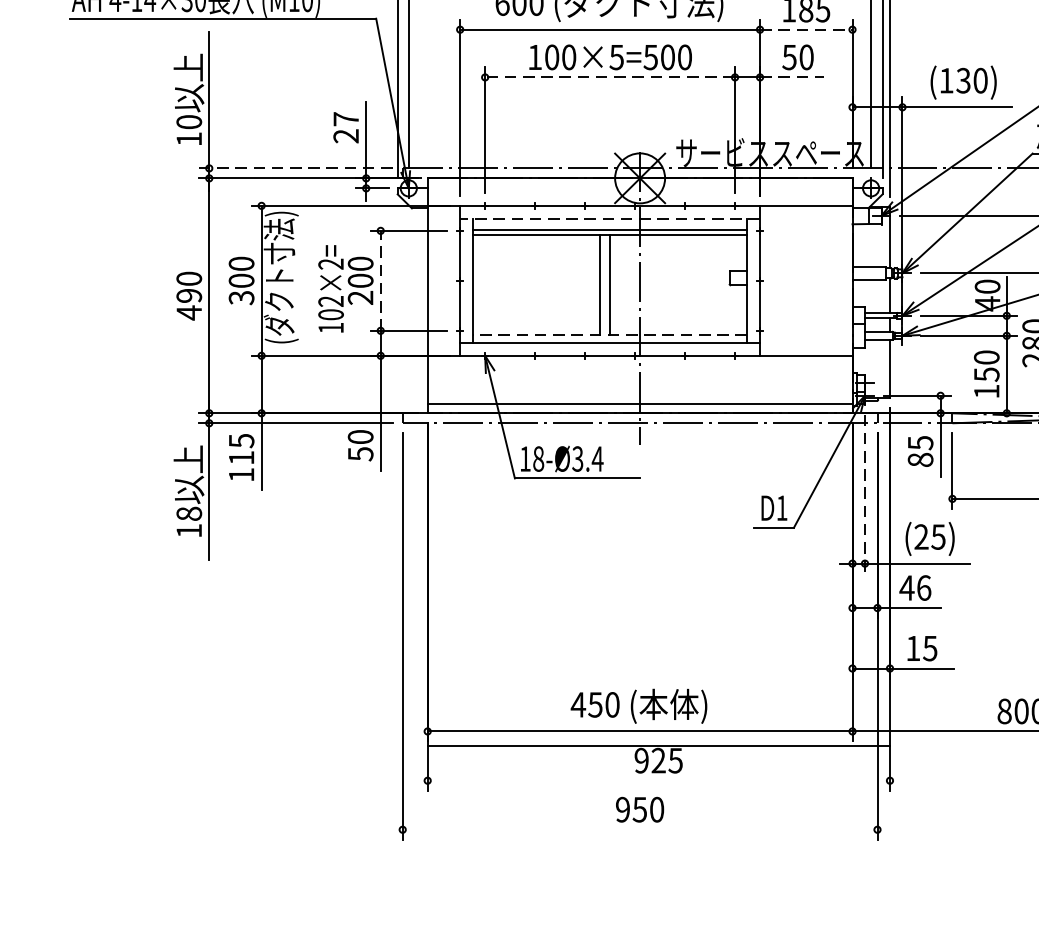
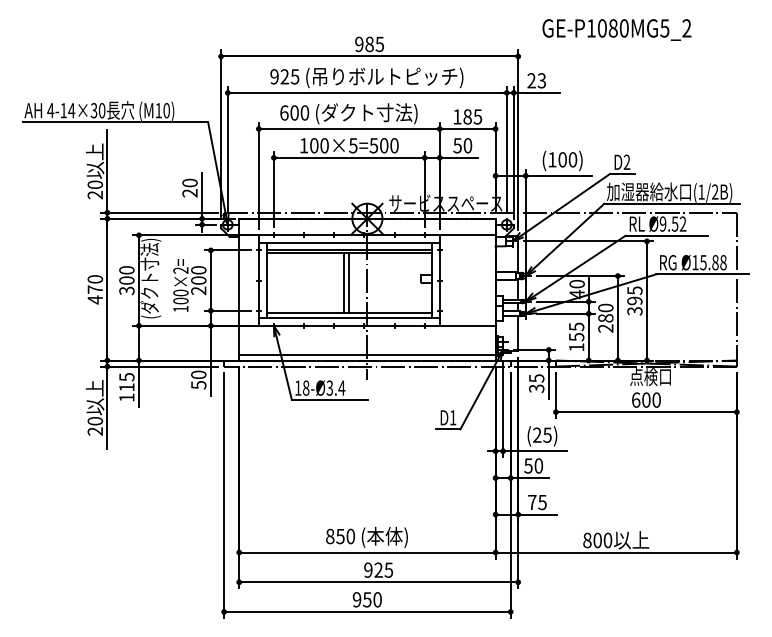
line: (805, 30) -> (467, 129), dashed -> solid
line: (608, 76) -> (348, 157), dashed -> solid
line: (792, 76) -> (459, 157), dashed -> solid
text: (963, 80) -> (562, 159), (130) -> (100)
text: (345, 118) -> (189, 182), 27 -> 20
text: (187, 138) -> (94, 194), 10 -> 20
line: (295, 168) -> (159, 212), dashed -> solid
line: (608, 219) -> (348, 243), dashed -> solid
line: (380, 280) -> (210, 280), dashed -> solid
text: (189, 295) -> (95, 289), 490 -> 470
text: (330, 300) -> (180, 292), 102×2= -> 100×2=
line: (610, 335) -> (349, 313), dashed -> solid
text: (986, 356) -> (576, 326), 150 -> 155
text: (920, 459) -> (536, 388), 85 -> 35
line: (865, 494) -> (503, 409), dashed -> solid
text: (187, 522) -> (94, 426), 18 -> 20
text: (915, 587) -> (533, 465), 46 -> 50
text: (913, 648) -> (532, 502), 15 -> 75
text: (577, 704) -> (329, 536), 450 -> 850
line: (658, 746) -> (378, 582), moved
line: (640, 829) -> (367, 611), added

